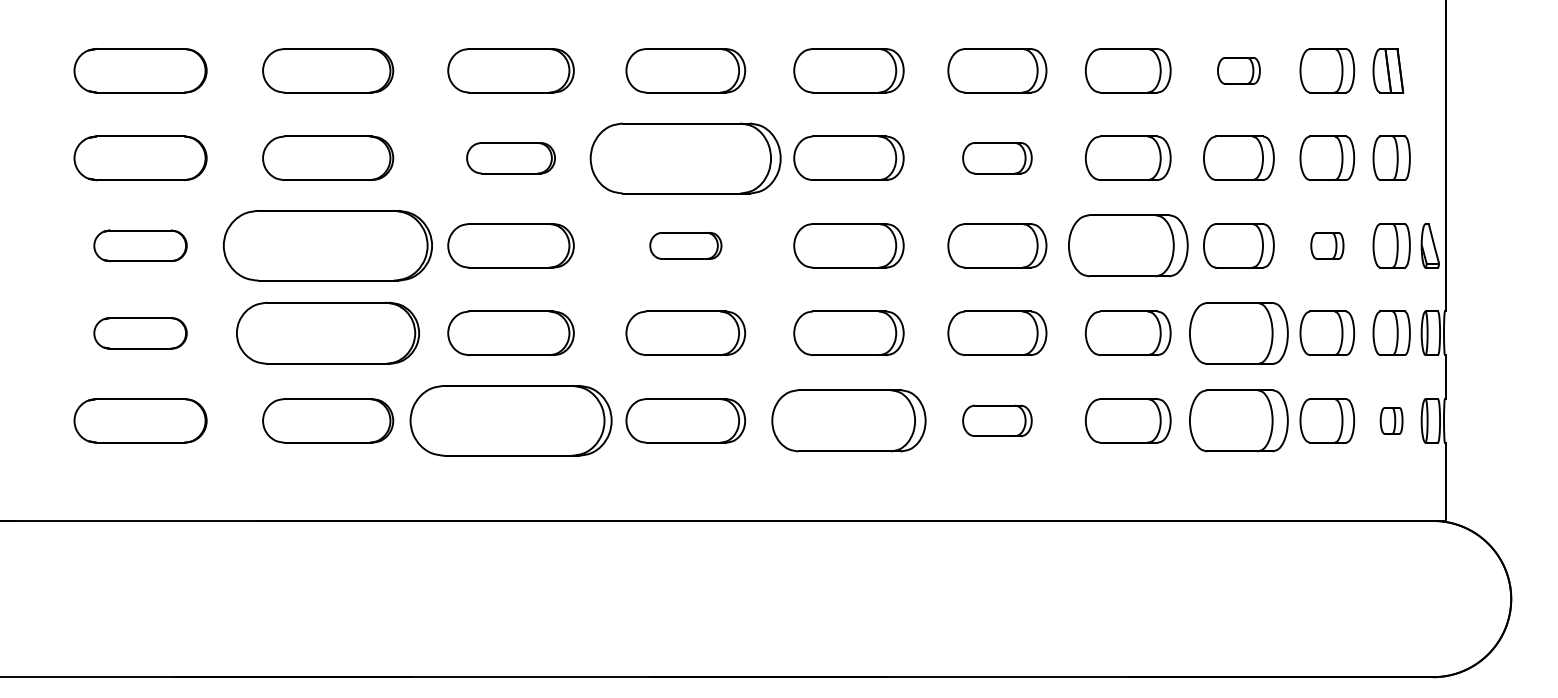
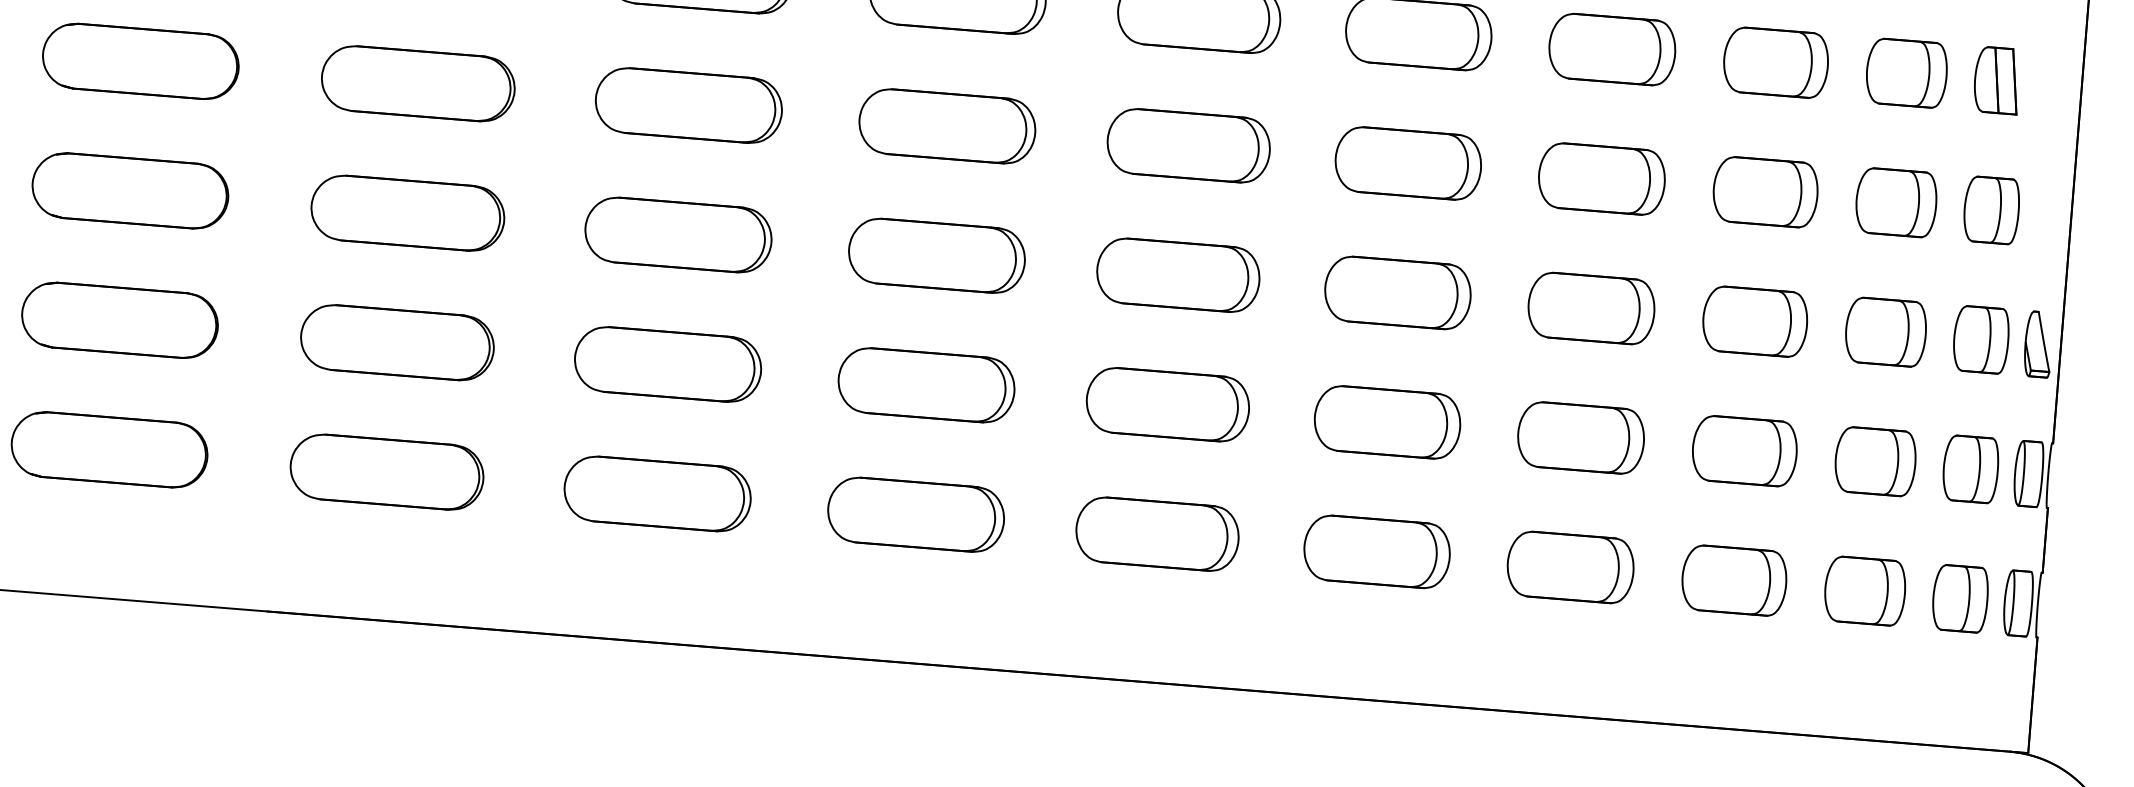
part: (1238, 70) -> (1775, 62), size x1.67
part: (510, 157) -> (688, 104), size x1.43
part: (685, 157) -> (947, 125), size x0.62
part: (997, 157) -> (1408, 162), size x1.43
part: (140, 245) -> (130, 190), size x1.43
part: (328, 245) -> (408, 212), size x0.62
part: (685, 245) -> (936, 255), size x1.67
part: (1127, 245) -> (1590, 307), size x0.71
part: (1327, 245) -> (1886, 331), size x1.67
part: (1238, 332) -> (1744, 449), size x0.71
part: (140, 333) -> (119, 320), size x1.43
part: (328, 333) -> (397, 342), size x0.71
part: (510, 420) -> (656, 493), size x0.62
part: (848, 420) -> (1156, 533), size x0.71
part: (997, 420) -> (1377, 551), size x1.43
part: (1238, 420) -> (1733, 579), size x0.71
part: (1391, 420) -> (1960, 598), size x1.67

